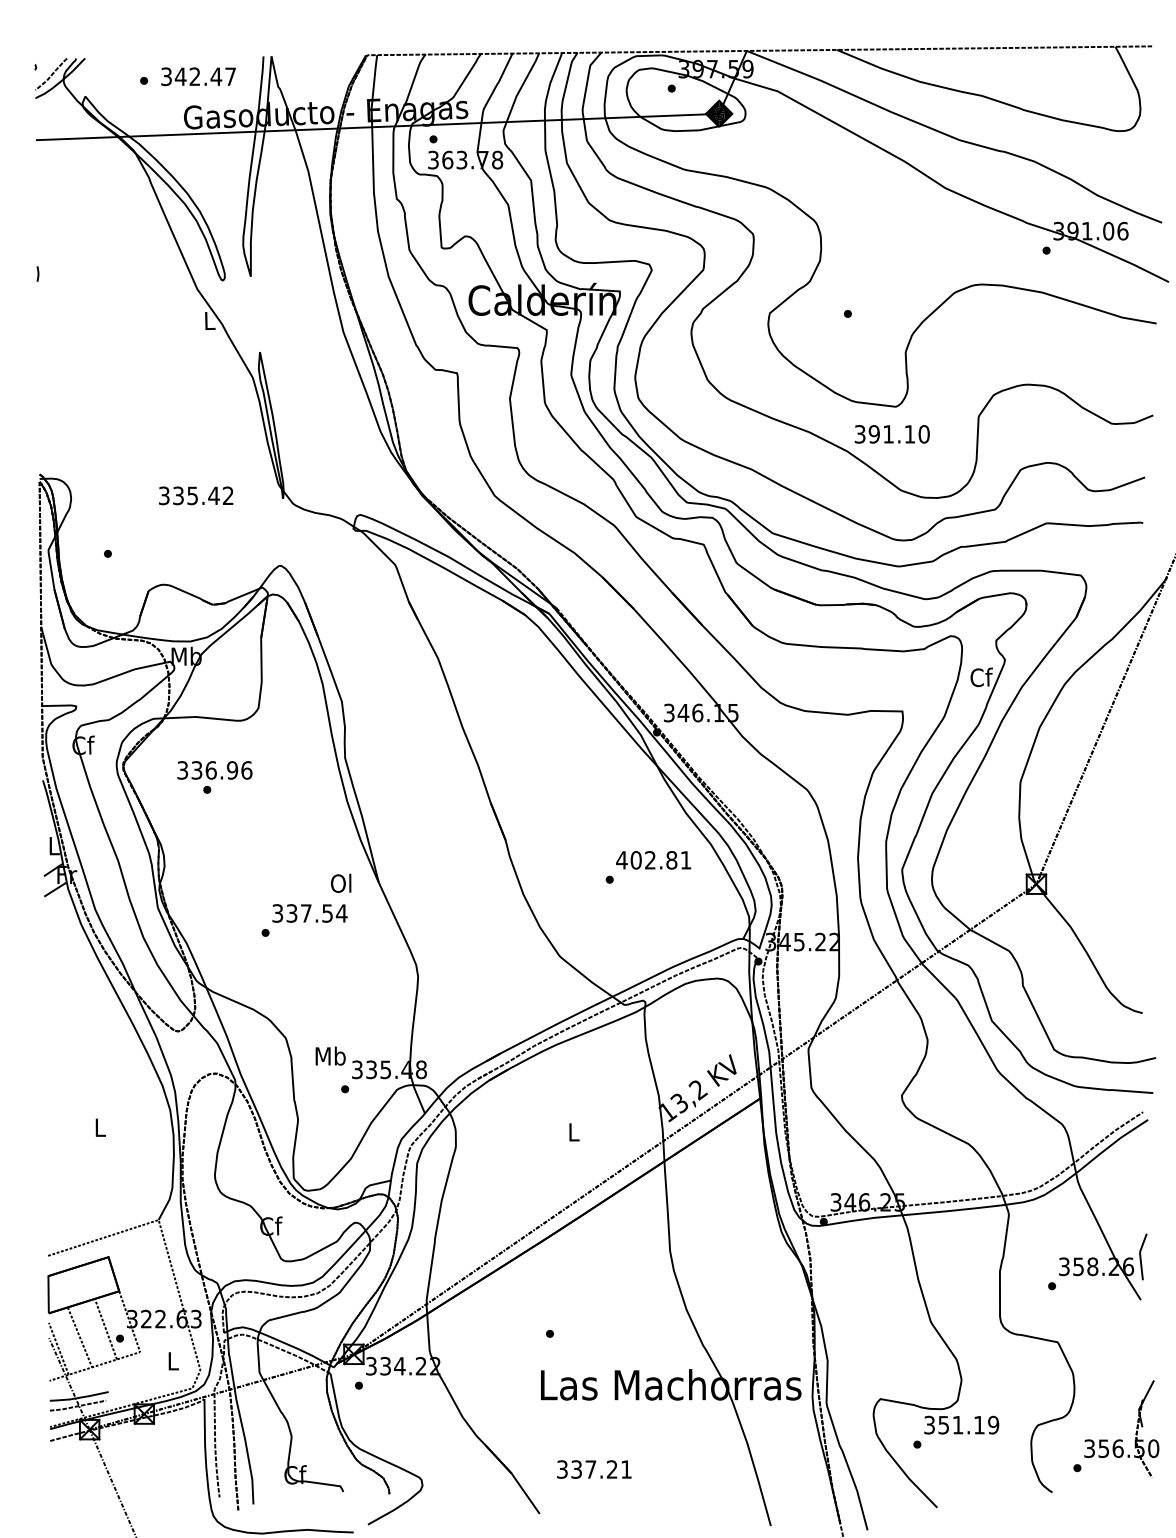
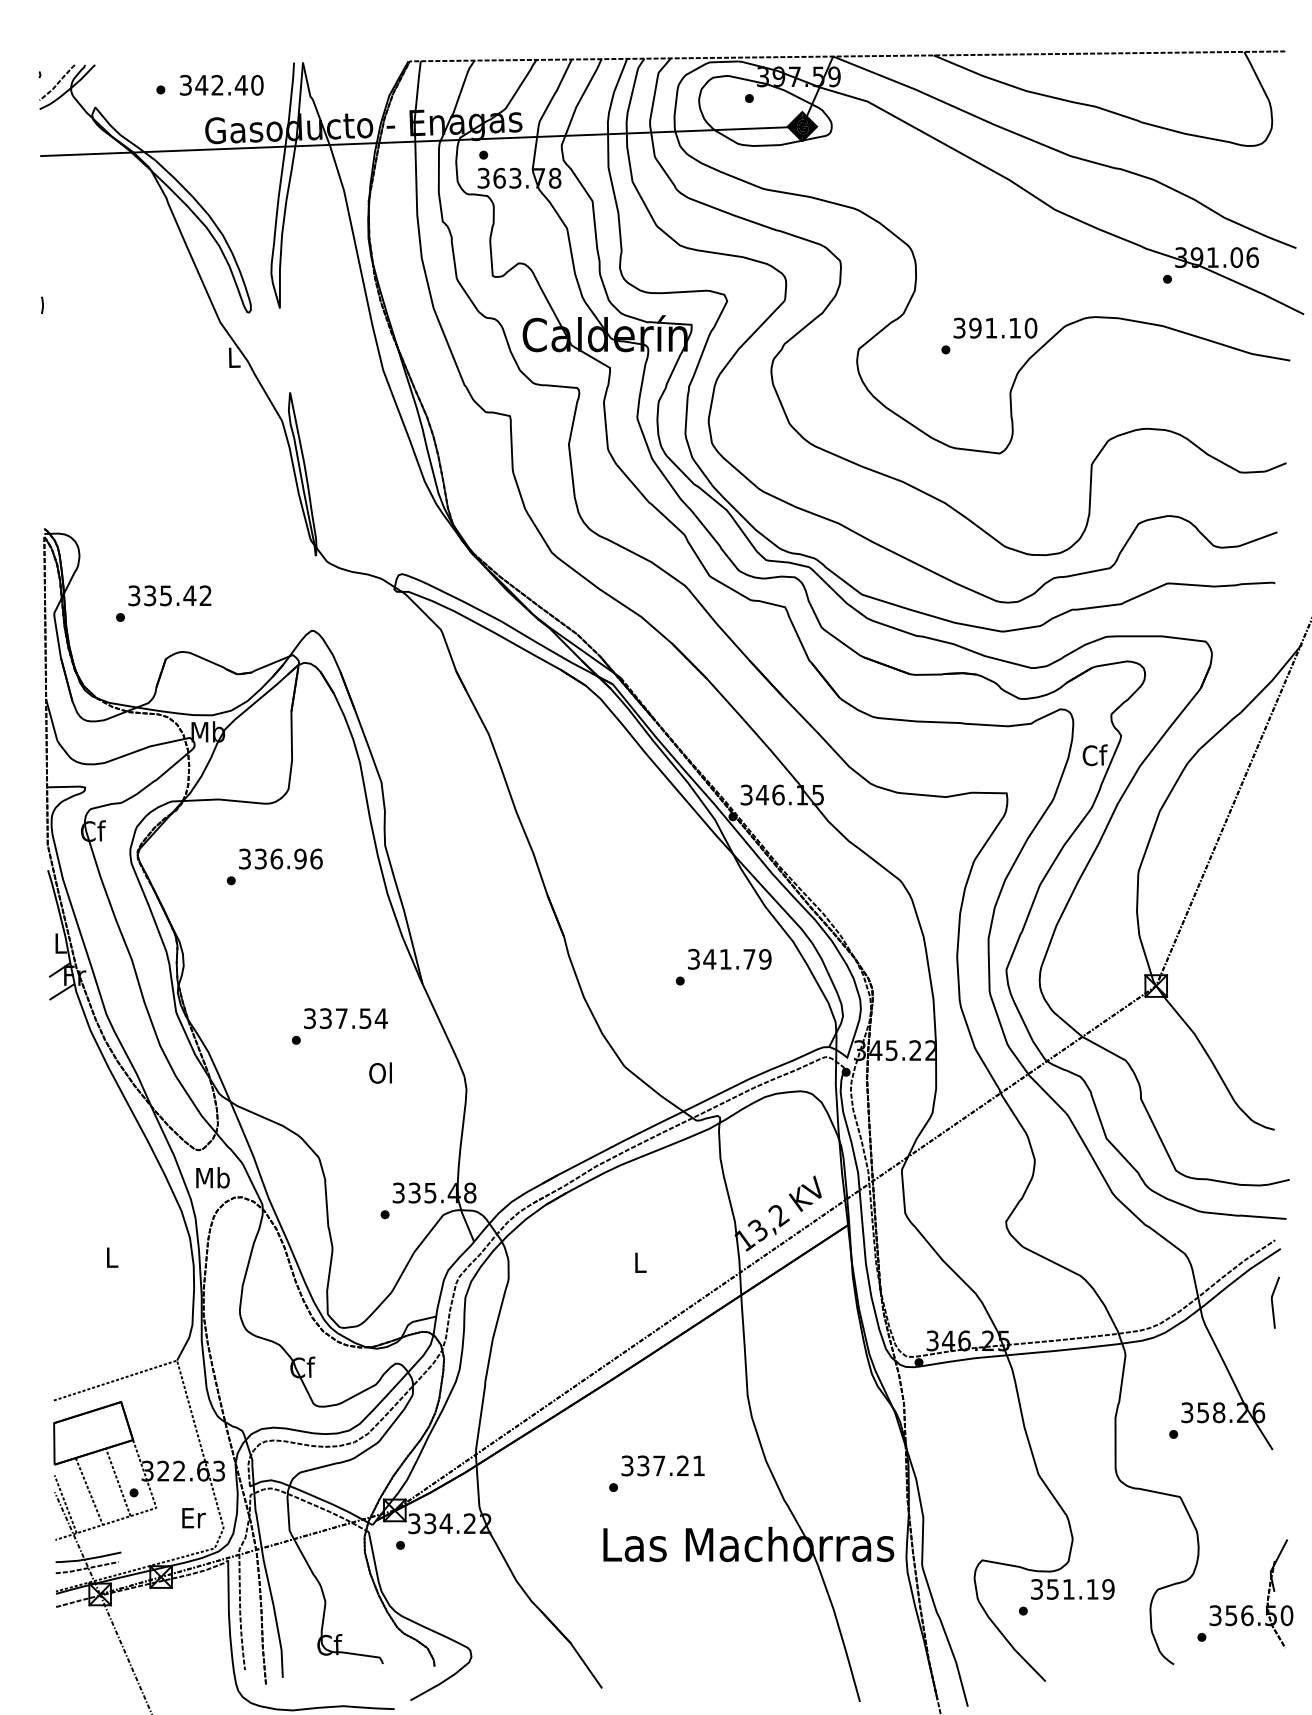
text: (230, 76) -> (257, 84), 342.47 -> 342.40
text: (892, 433) -> (995, 327), moved
text: (195, 495) -> (169, 595), moved
text: (214, 769) -> (280, 858), moved
text: (653, 860) -> (729, 959), 402.81 -> 341.79
text: (341, 882) -> (380, 1072), moved
text: (330, 1055) -> (212, 1177), moved
line: (1141, 1257) -> (1273, 1303), moved
text: (173, 1361) -> (193, 1518), L -> Er
text: (593, 1469) -> (662, 1465), moved

